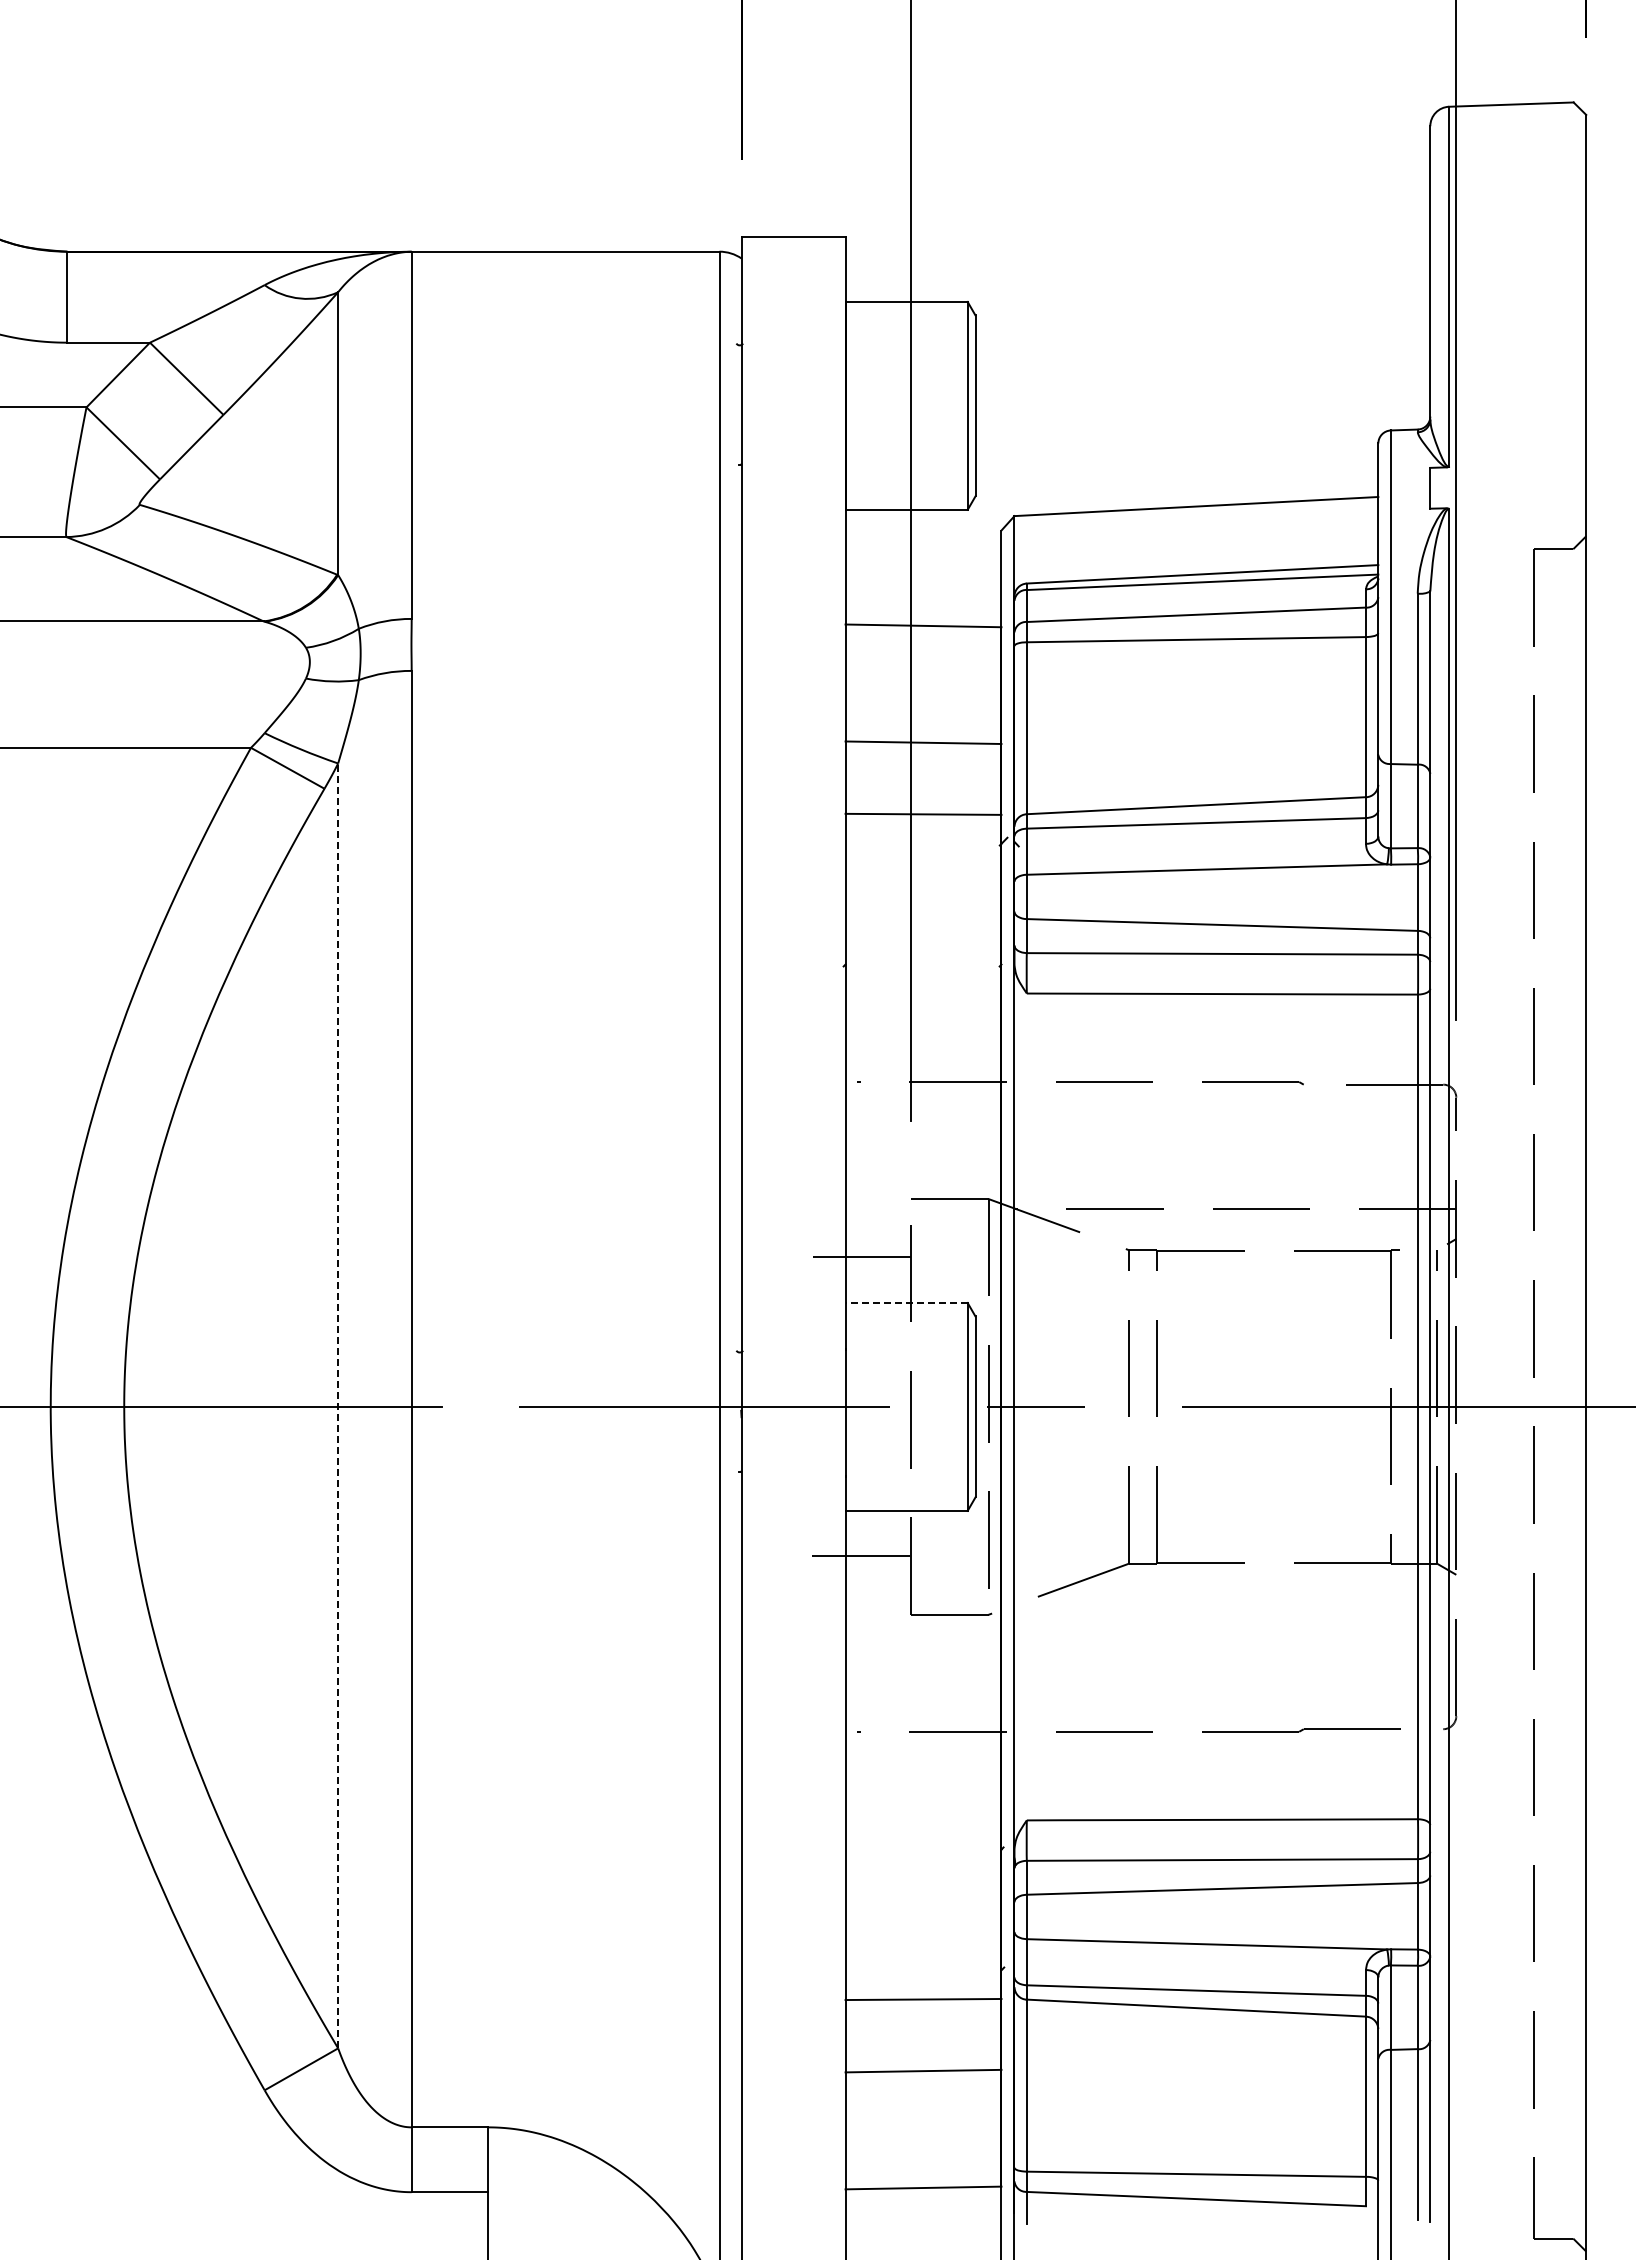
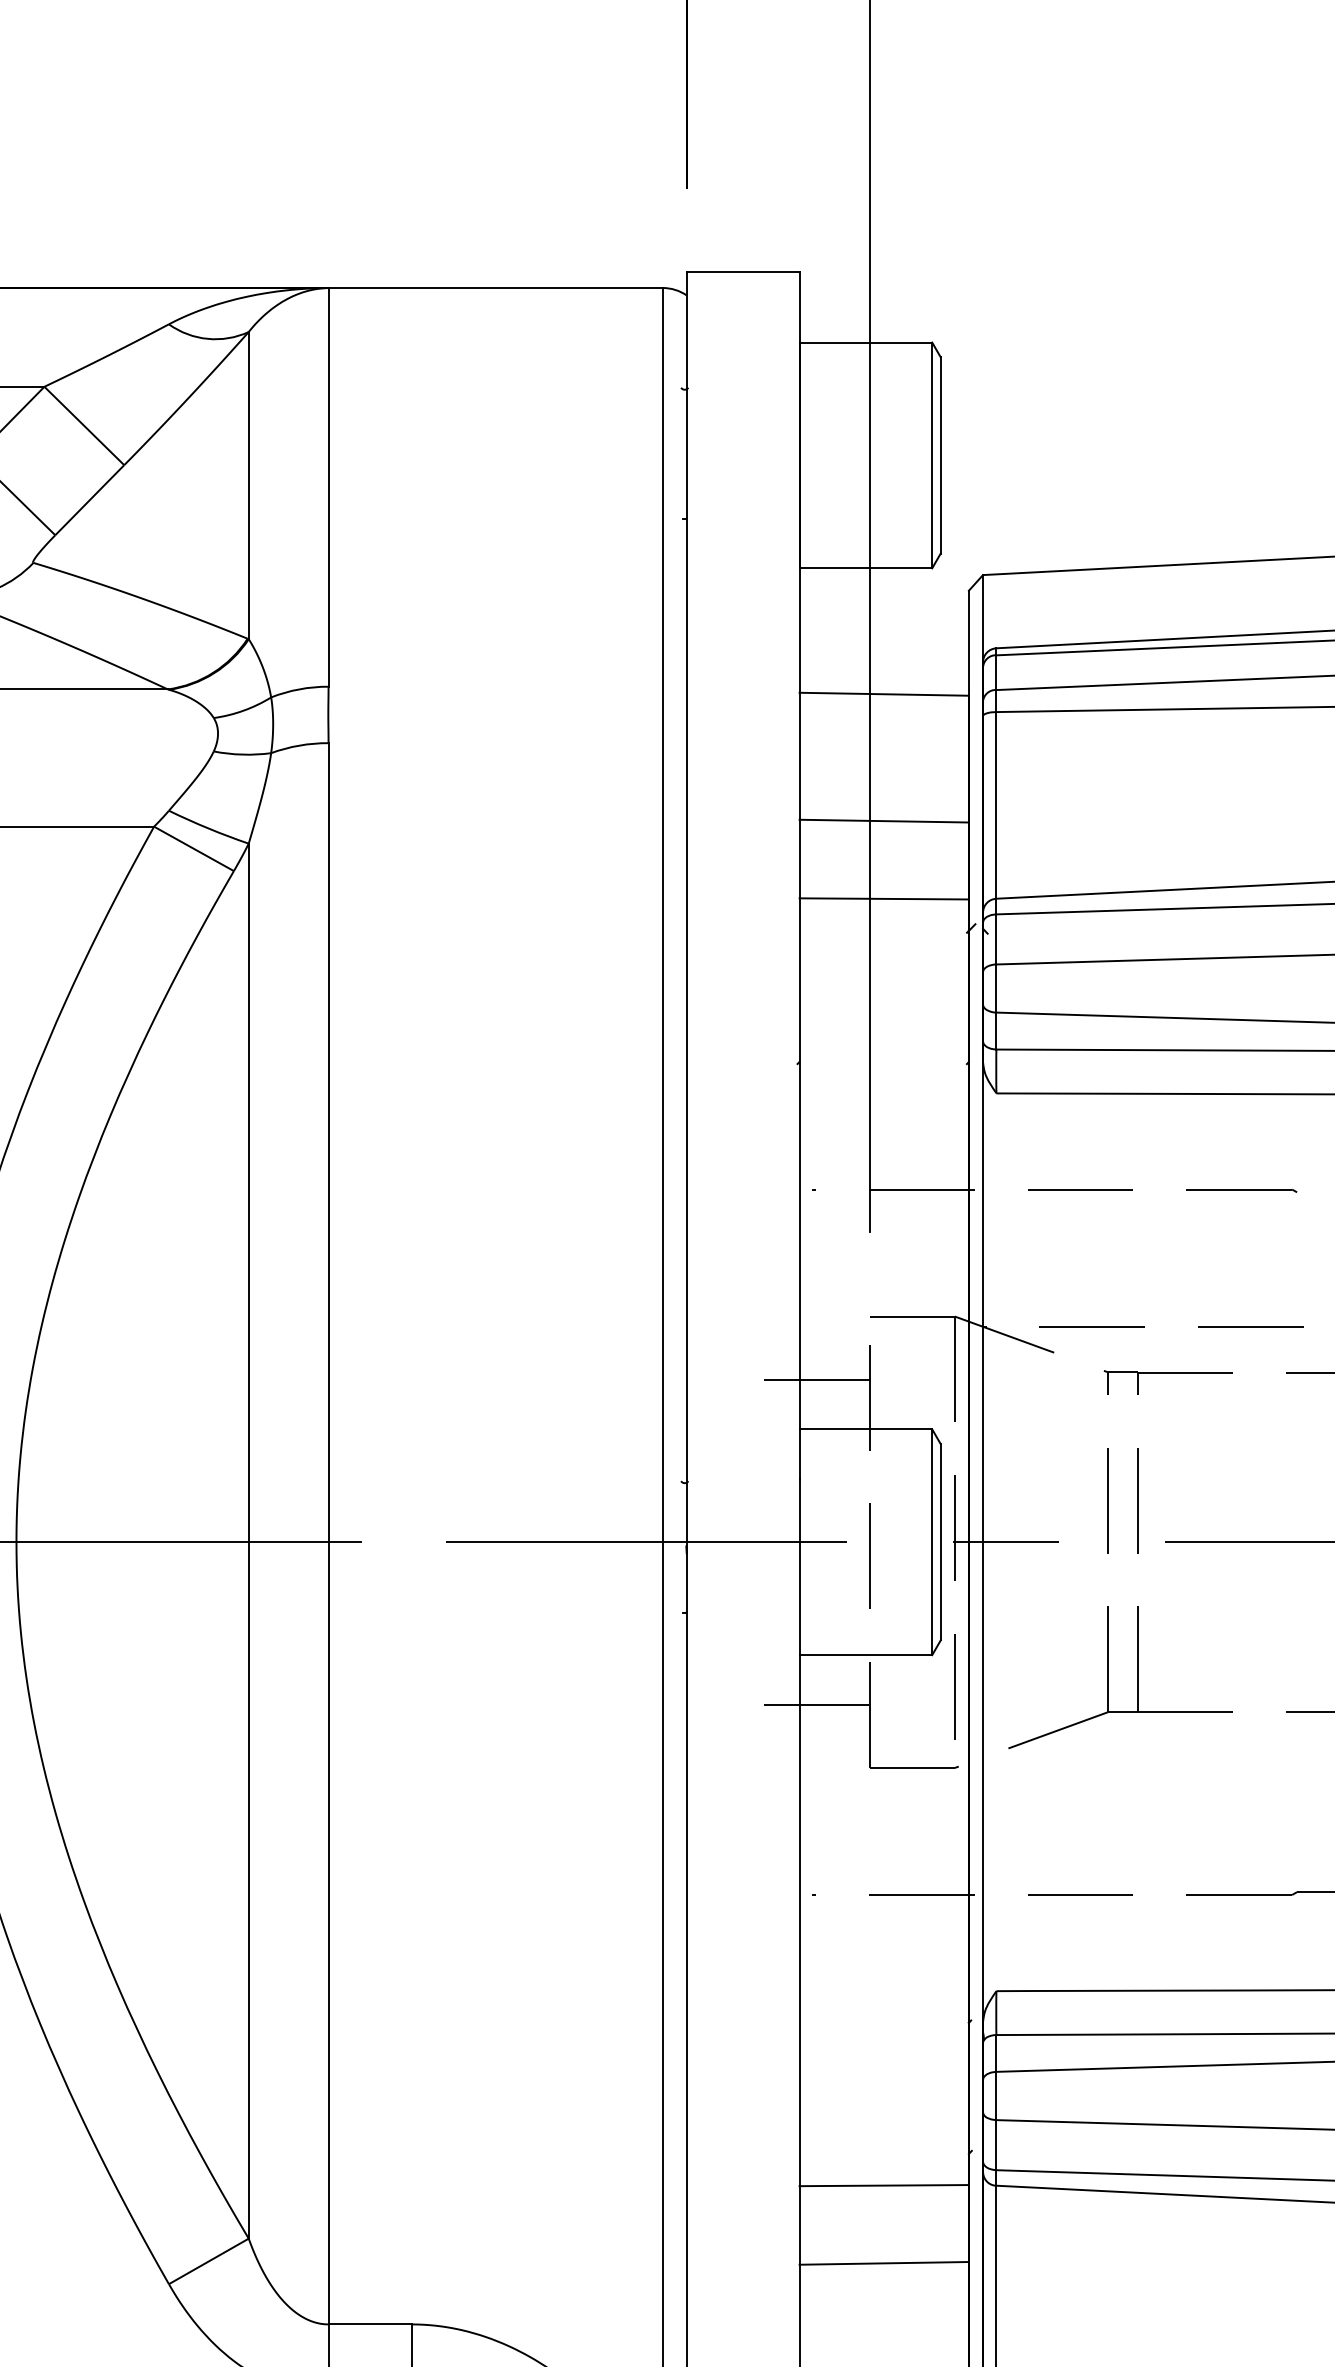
line: (906, 1302) -> (865, 1428), dashed -> solid
line: (338, 1405) -> (249, 1540), dashed -> solid

